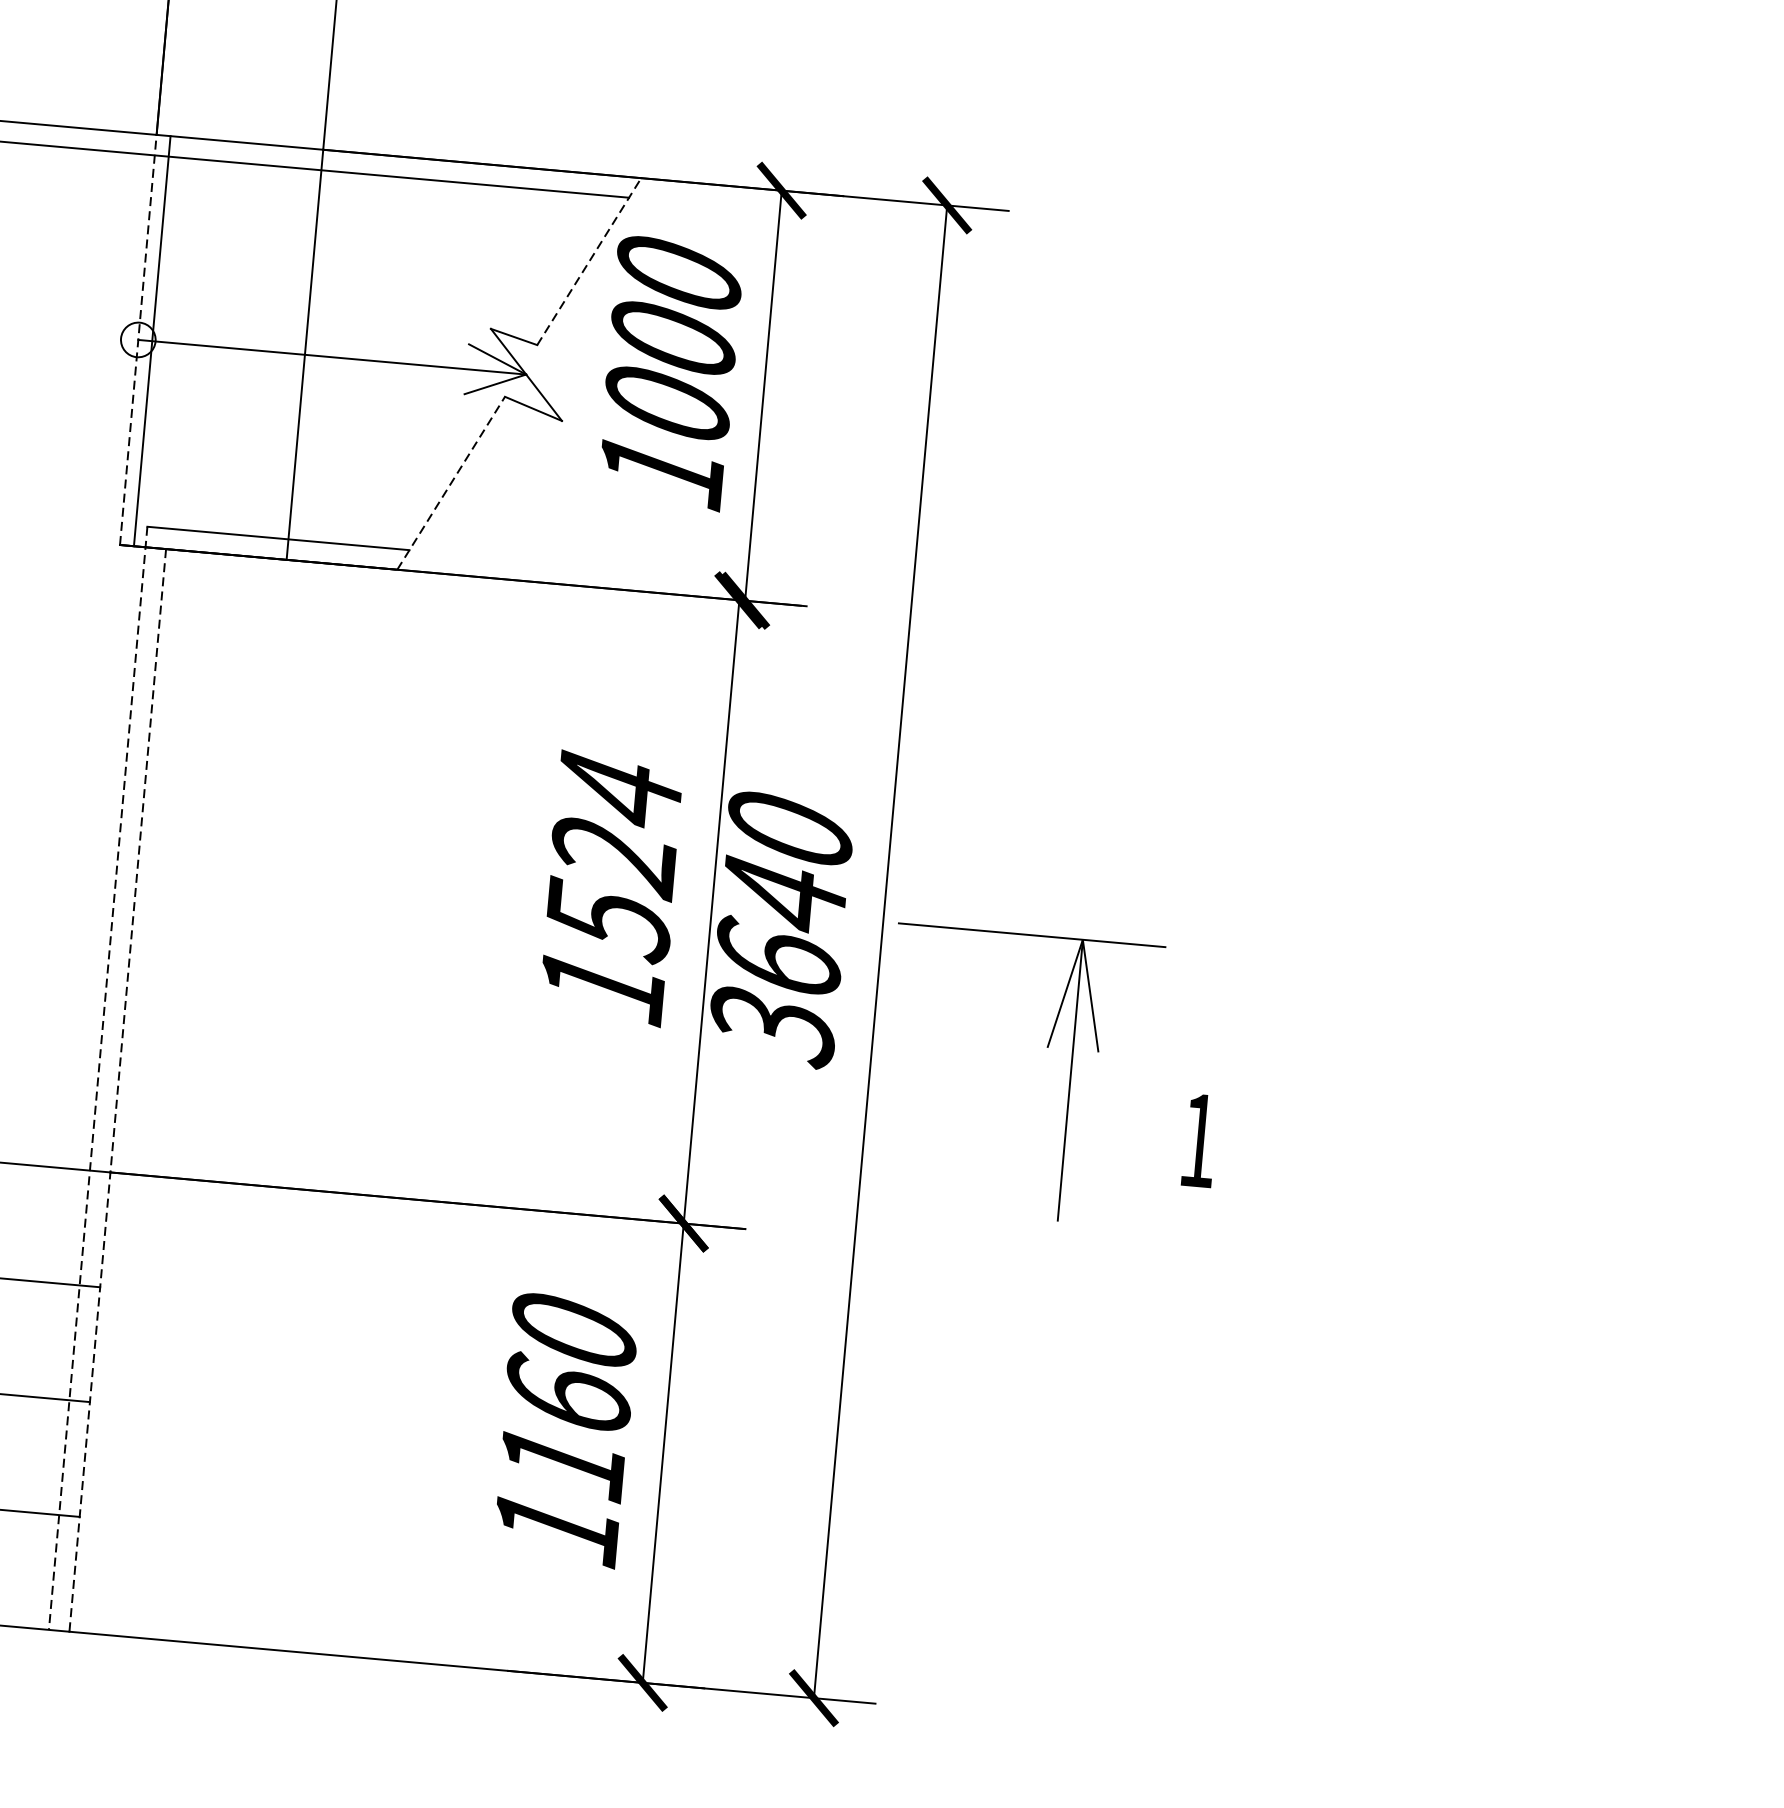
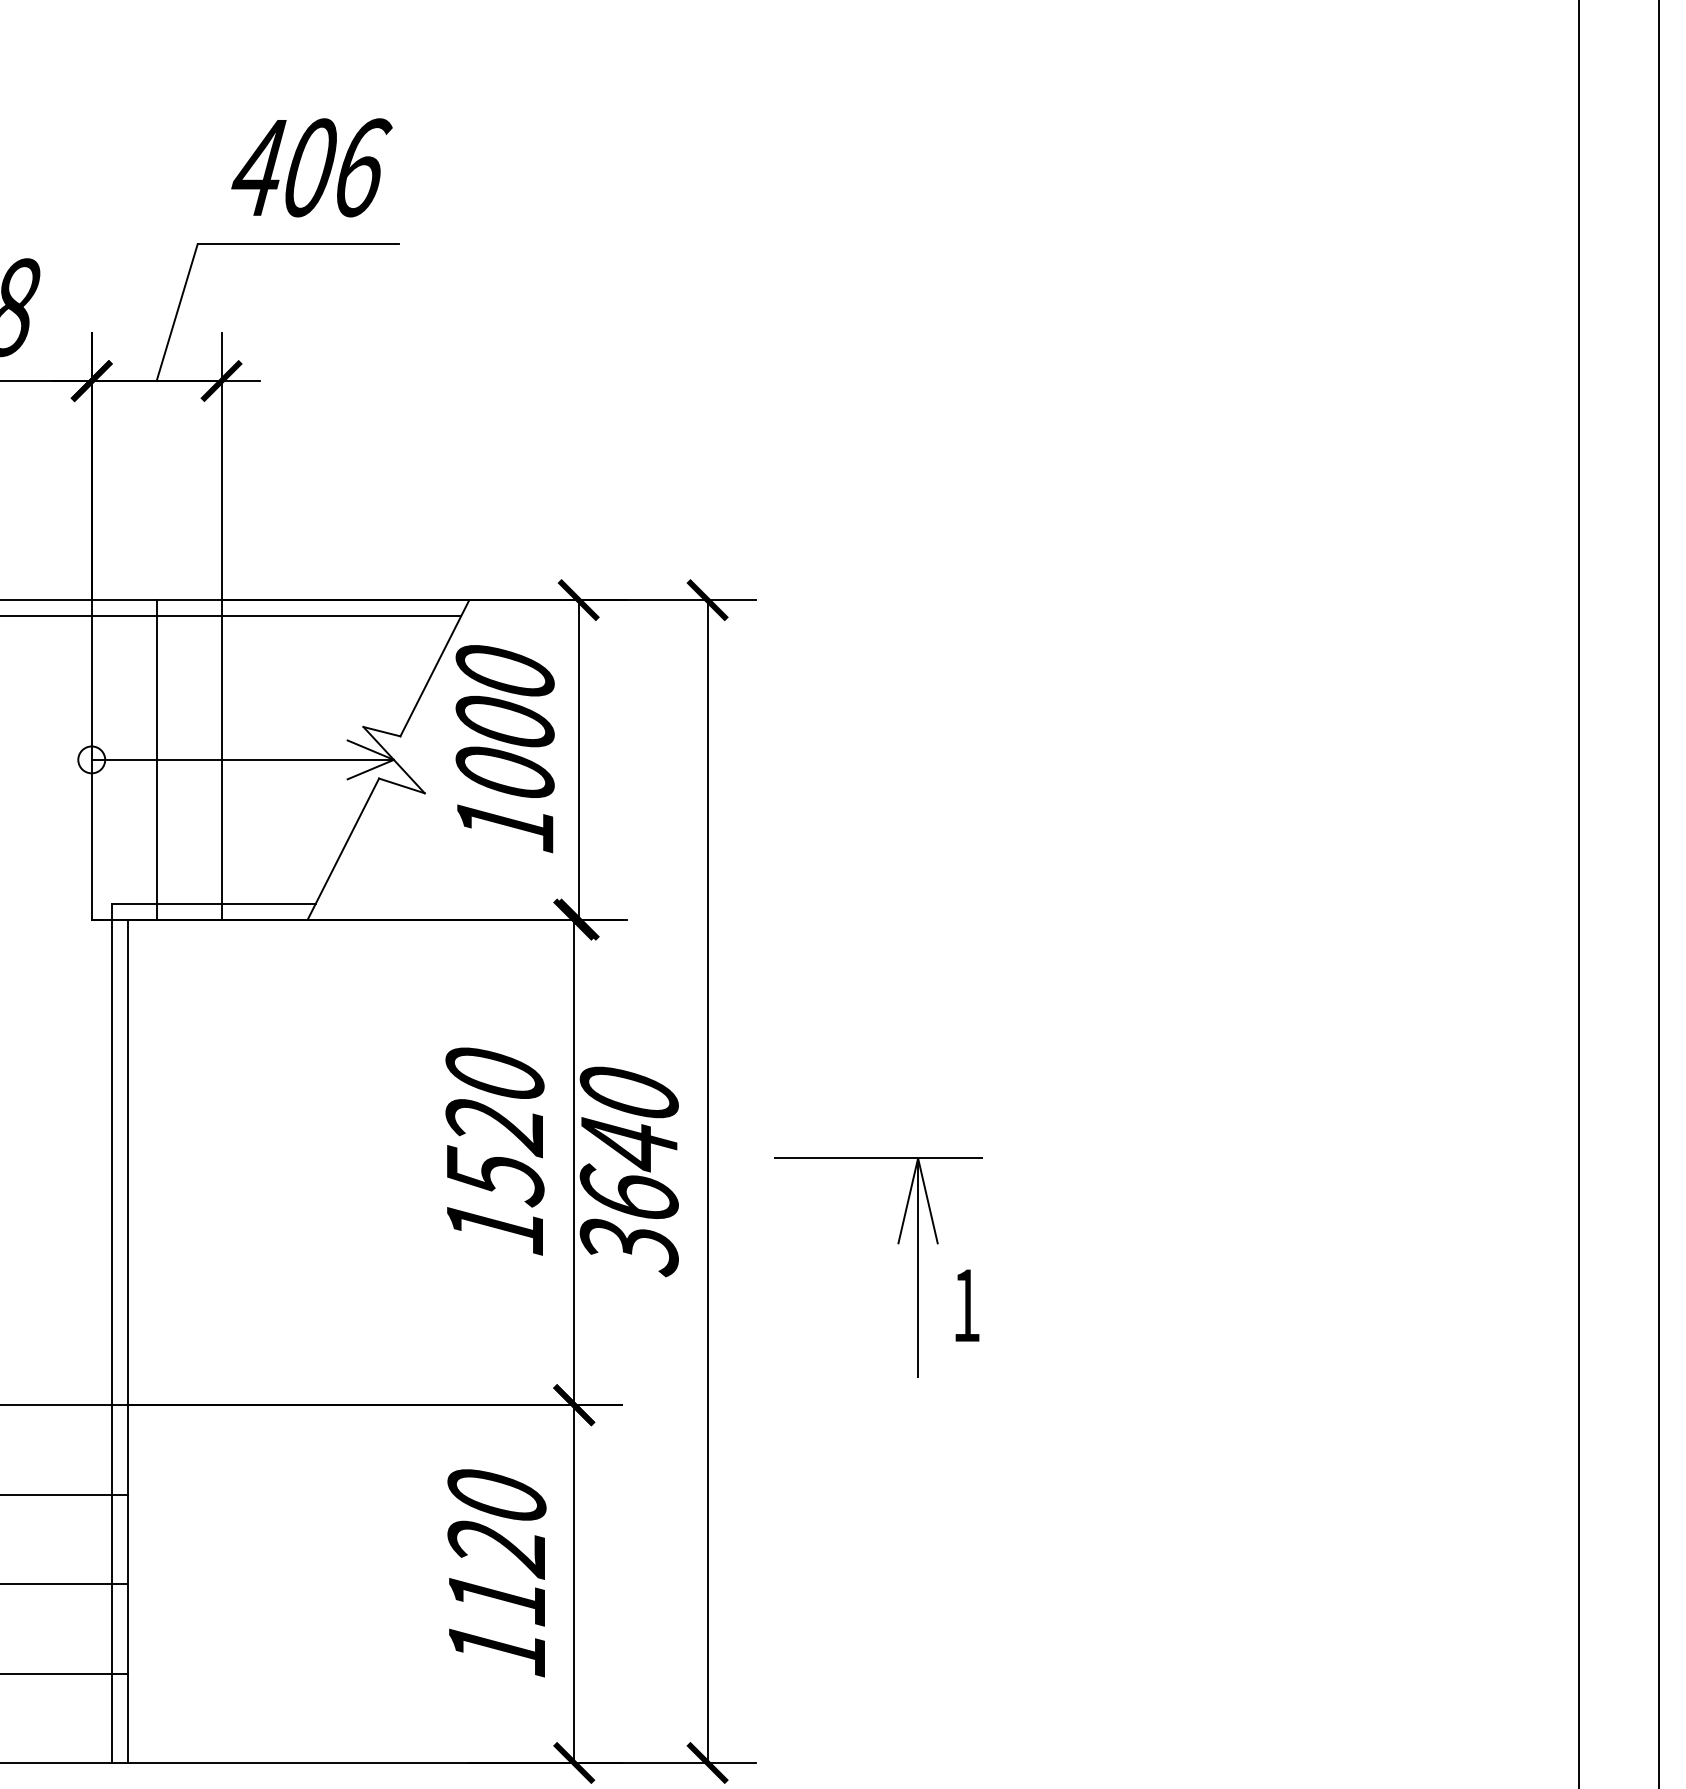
line: (590, 260) -> (435, 667), dashed -> solid
line: (138, 339) -> (91, 759), dashed -> solid
line: (152, 340) -> (156, 759), moved
line: (451, 482) -> (343, 848), dashed -> solid
text: (619, 789) -> (494, 1074), 1524 -> 1520
part: (1047, 1048) -> (898, 1244), moved
line: (97, 1078) -> (111, 1333), dashed -> solid
line: (117, 1090) -> (127, 1341), dashed -> solid
text: (567, 1397) -> (496, 1547), 1160 -> 1120

